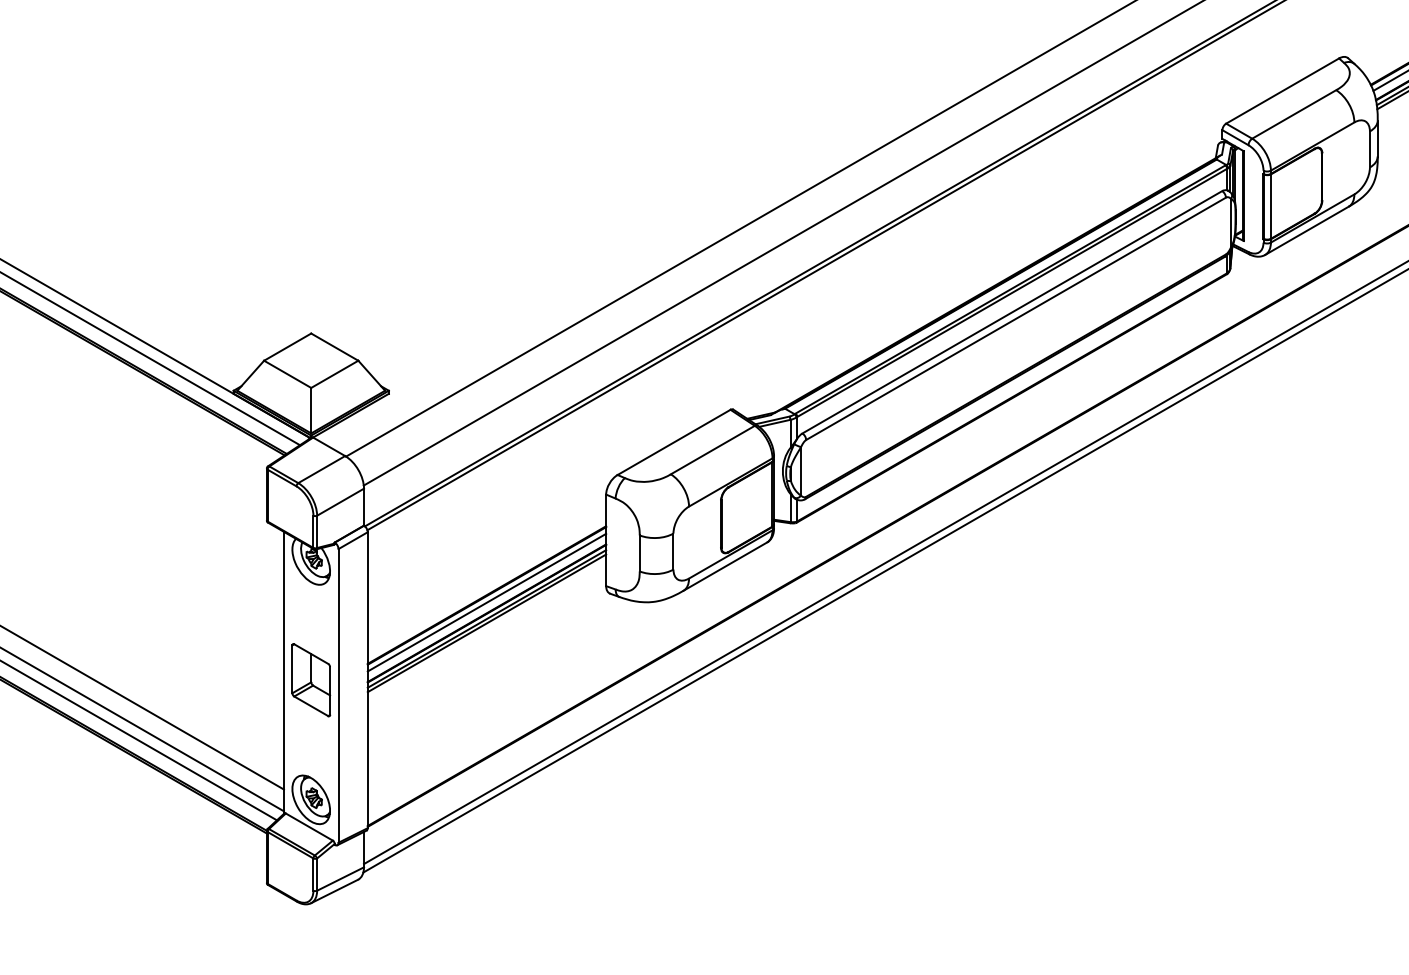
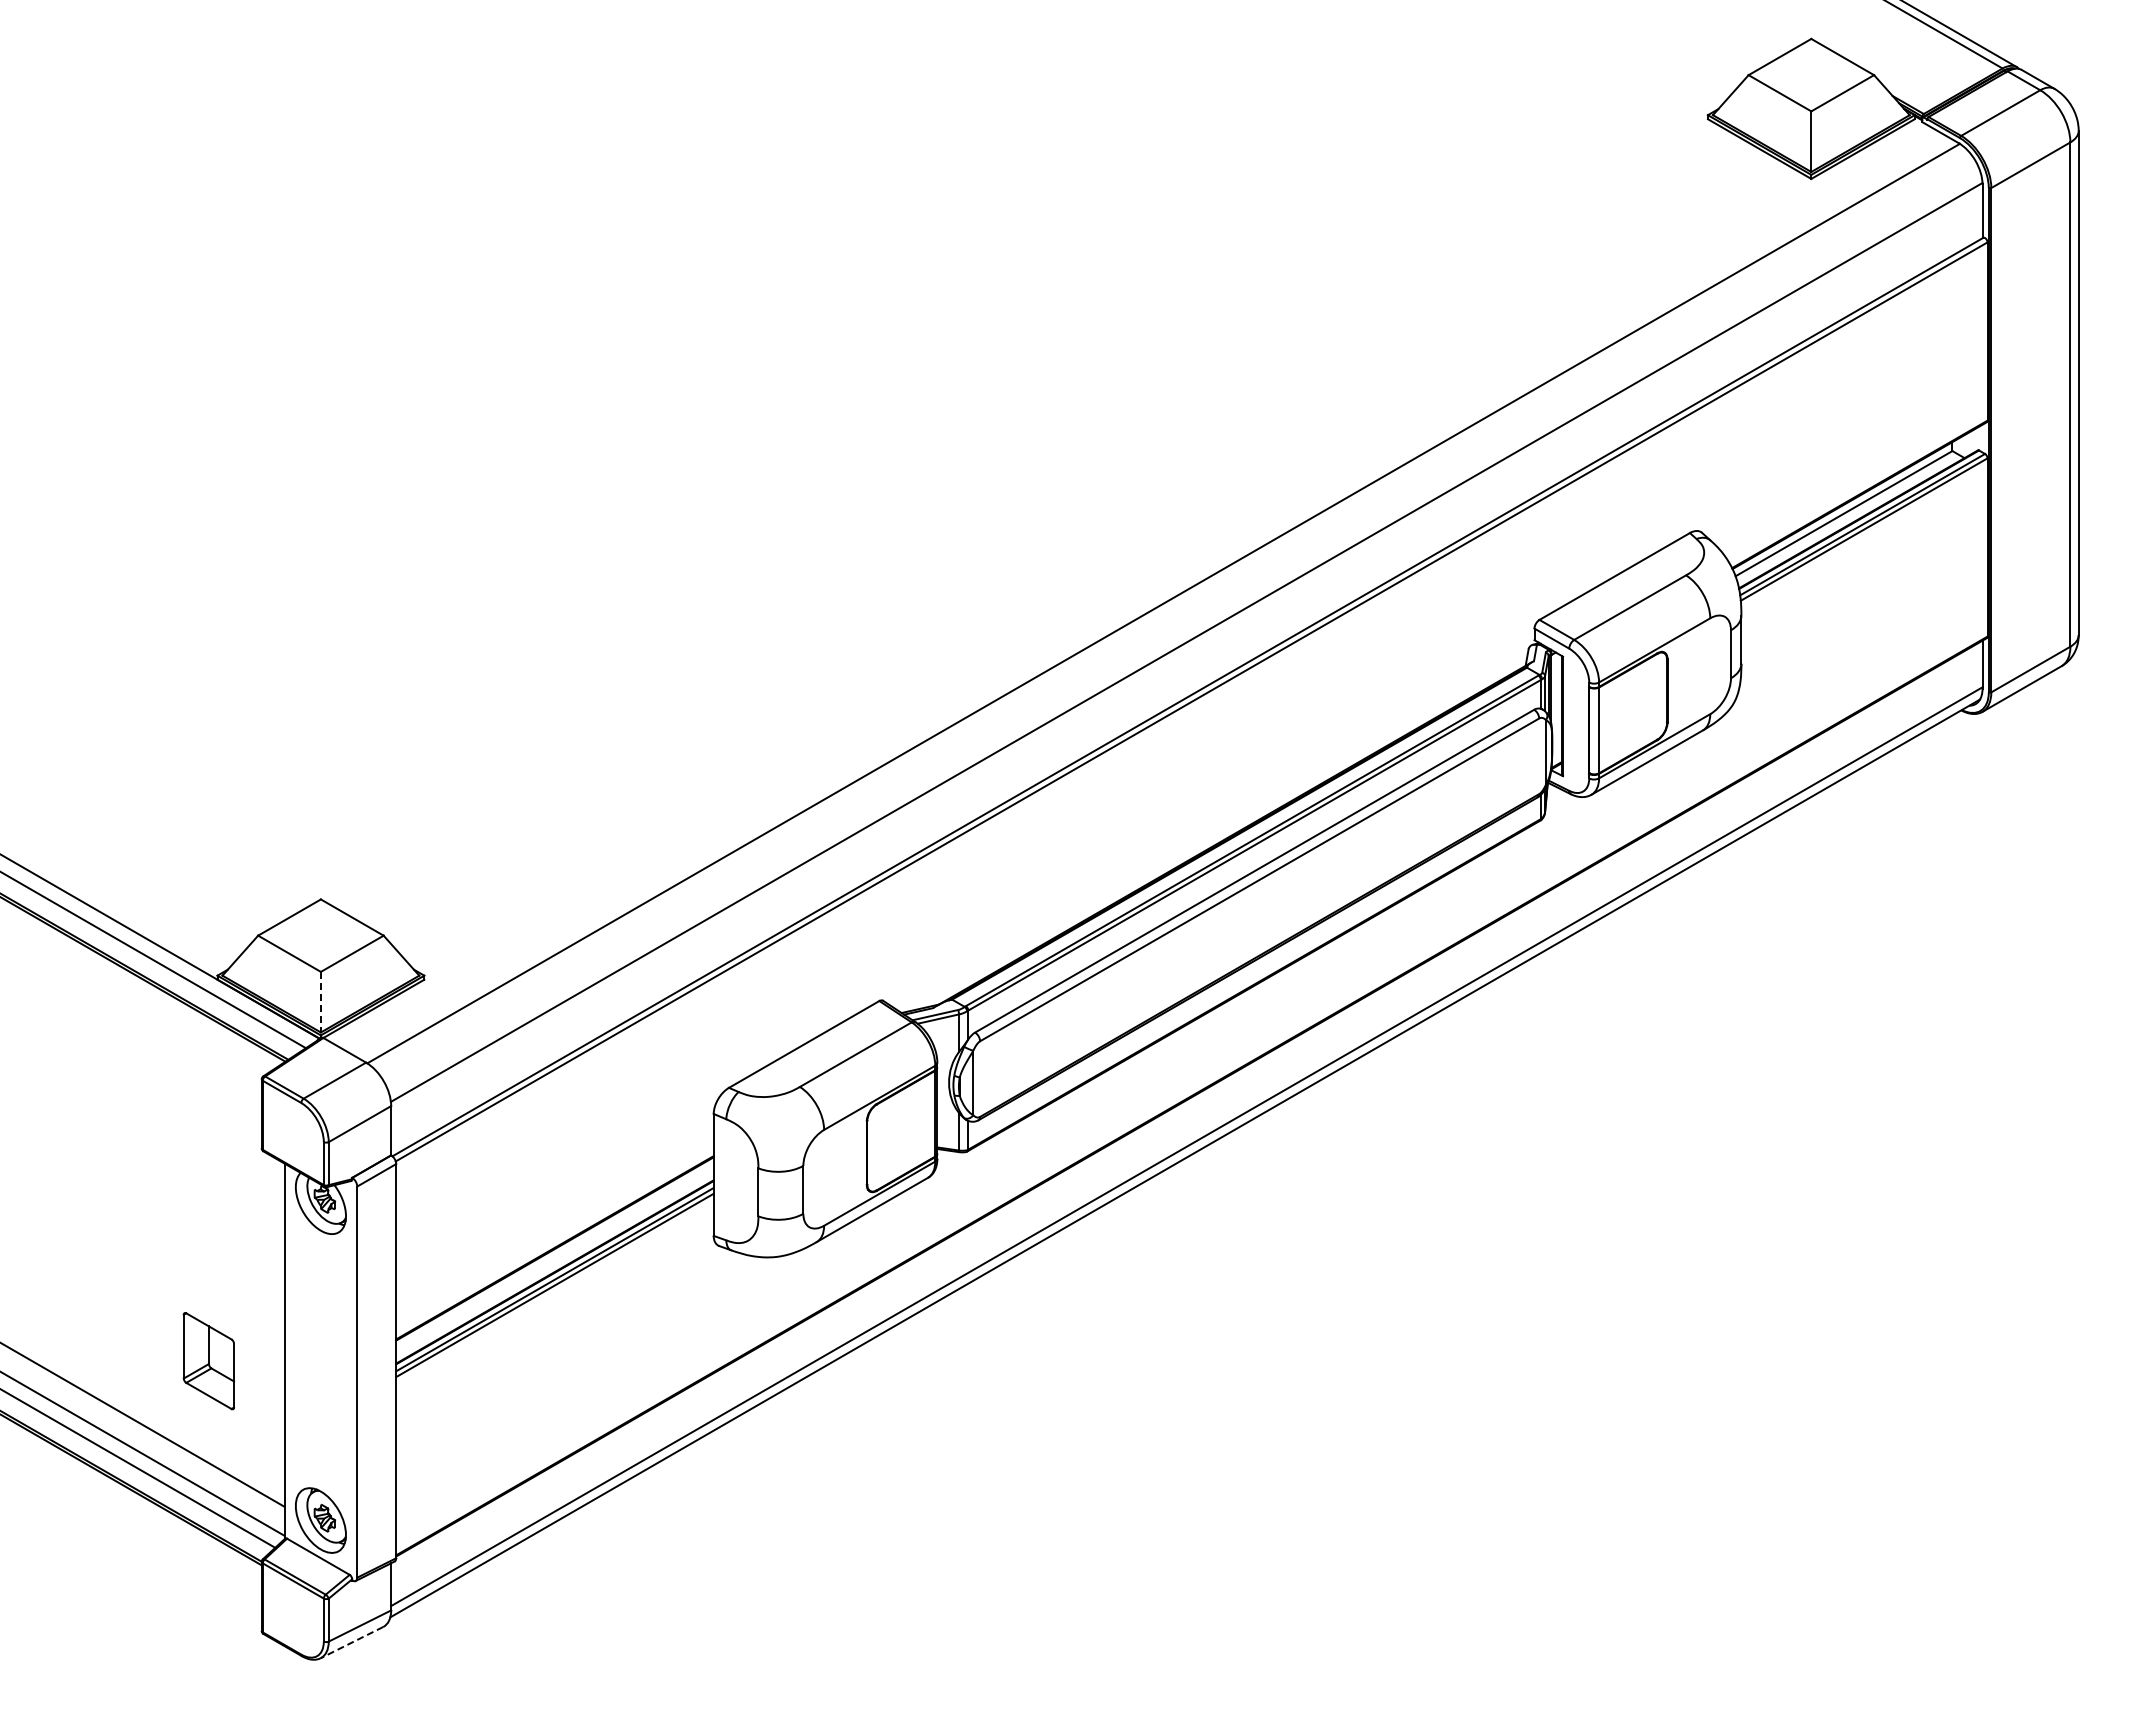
line: (310, 410) -> (320, 1002), solid -> dashed
line: (486, 602) -> (554, 1257), removed
part: (310, 680) -> (208, 1361), moved
line: (334, 891) -> (351, 1642), solid -> dashed

